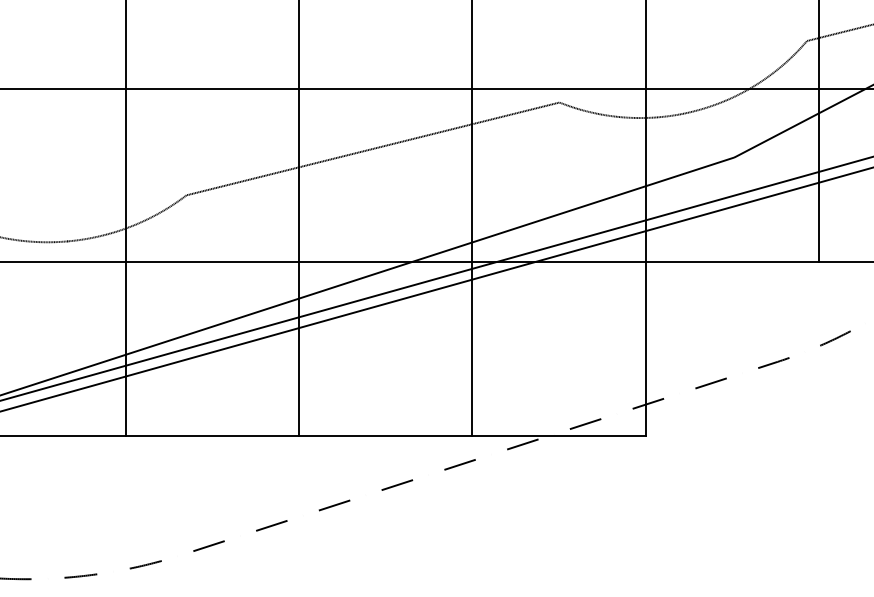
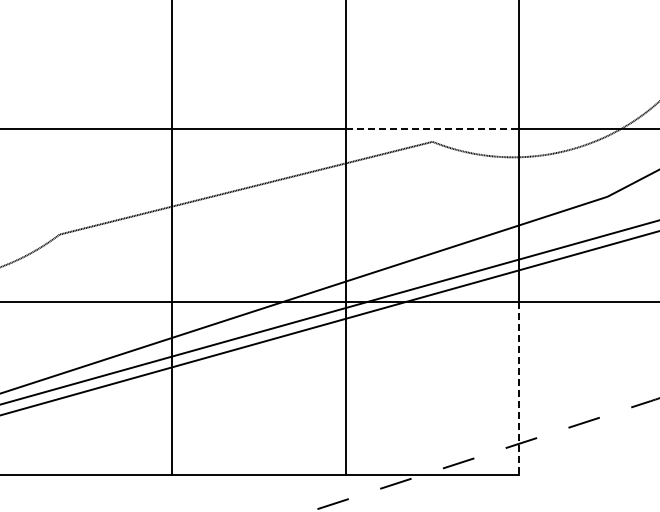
line: (559, 89) -> (432, 128), solid -> dashed
line: (645, 349) -> (518, 388), solid -> dashed

